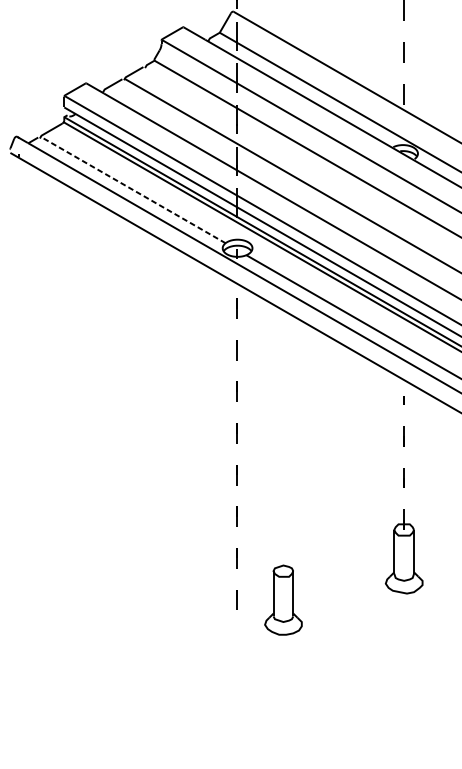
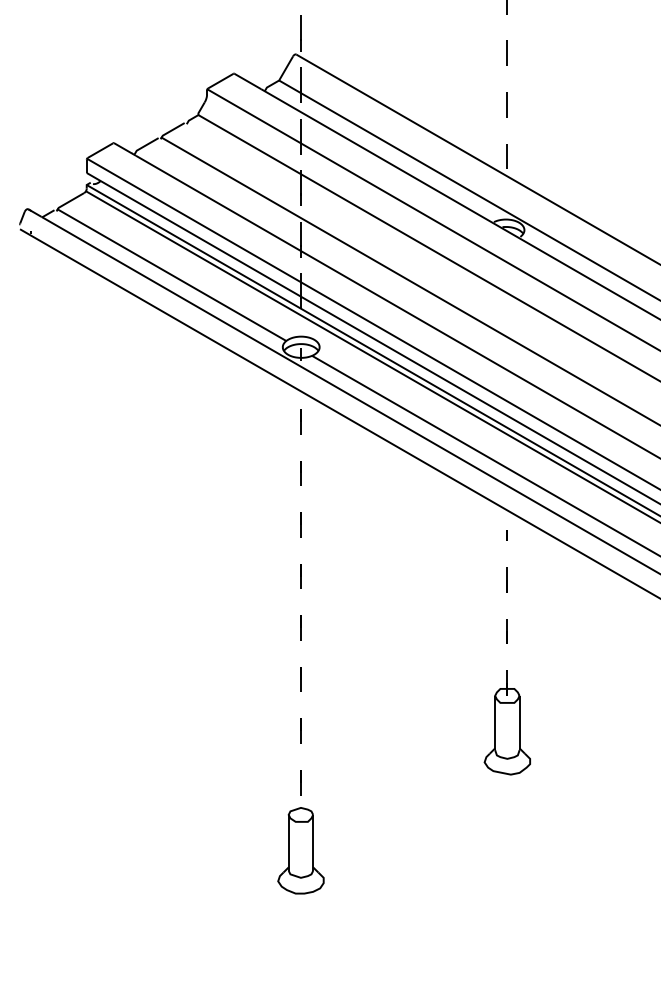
line: (132, 189) -> (171, 274), dashed -> solid
part: (283, 599) -> (300, 850), moved

